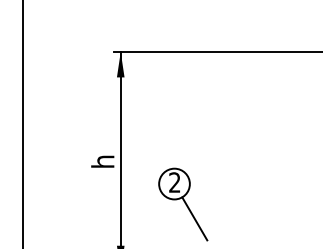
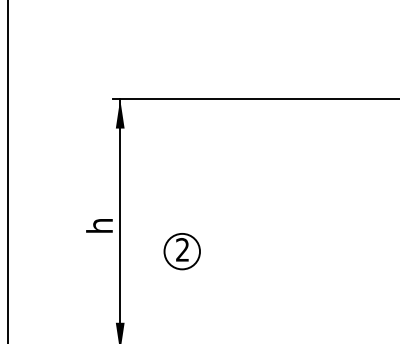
line: (194, 218) -> (205, 291), removed

